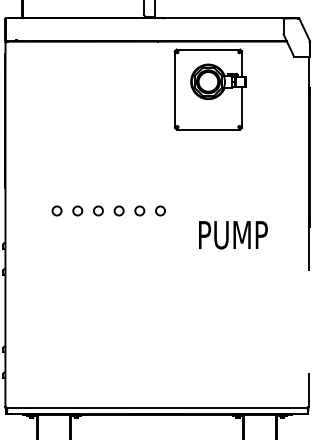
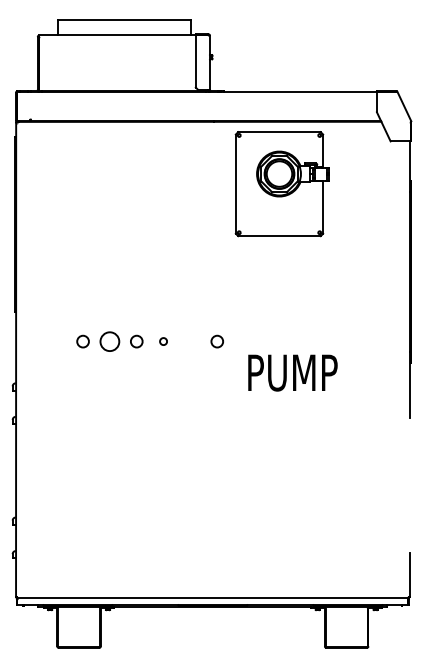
circle: (77, 210) -> (109, 341), size x1.6
circle: (119, 210) -> (163, 341), size x0.6
circle: (139, 210) -> (190, 341), removed
text: (233, 234) -> (292, 372), moved

